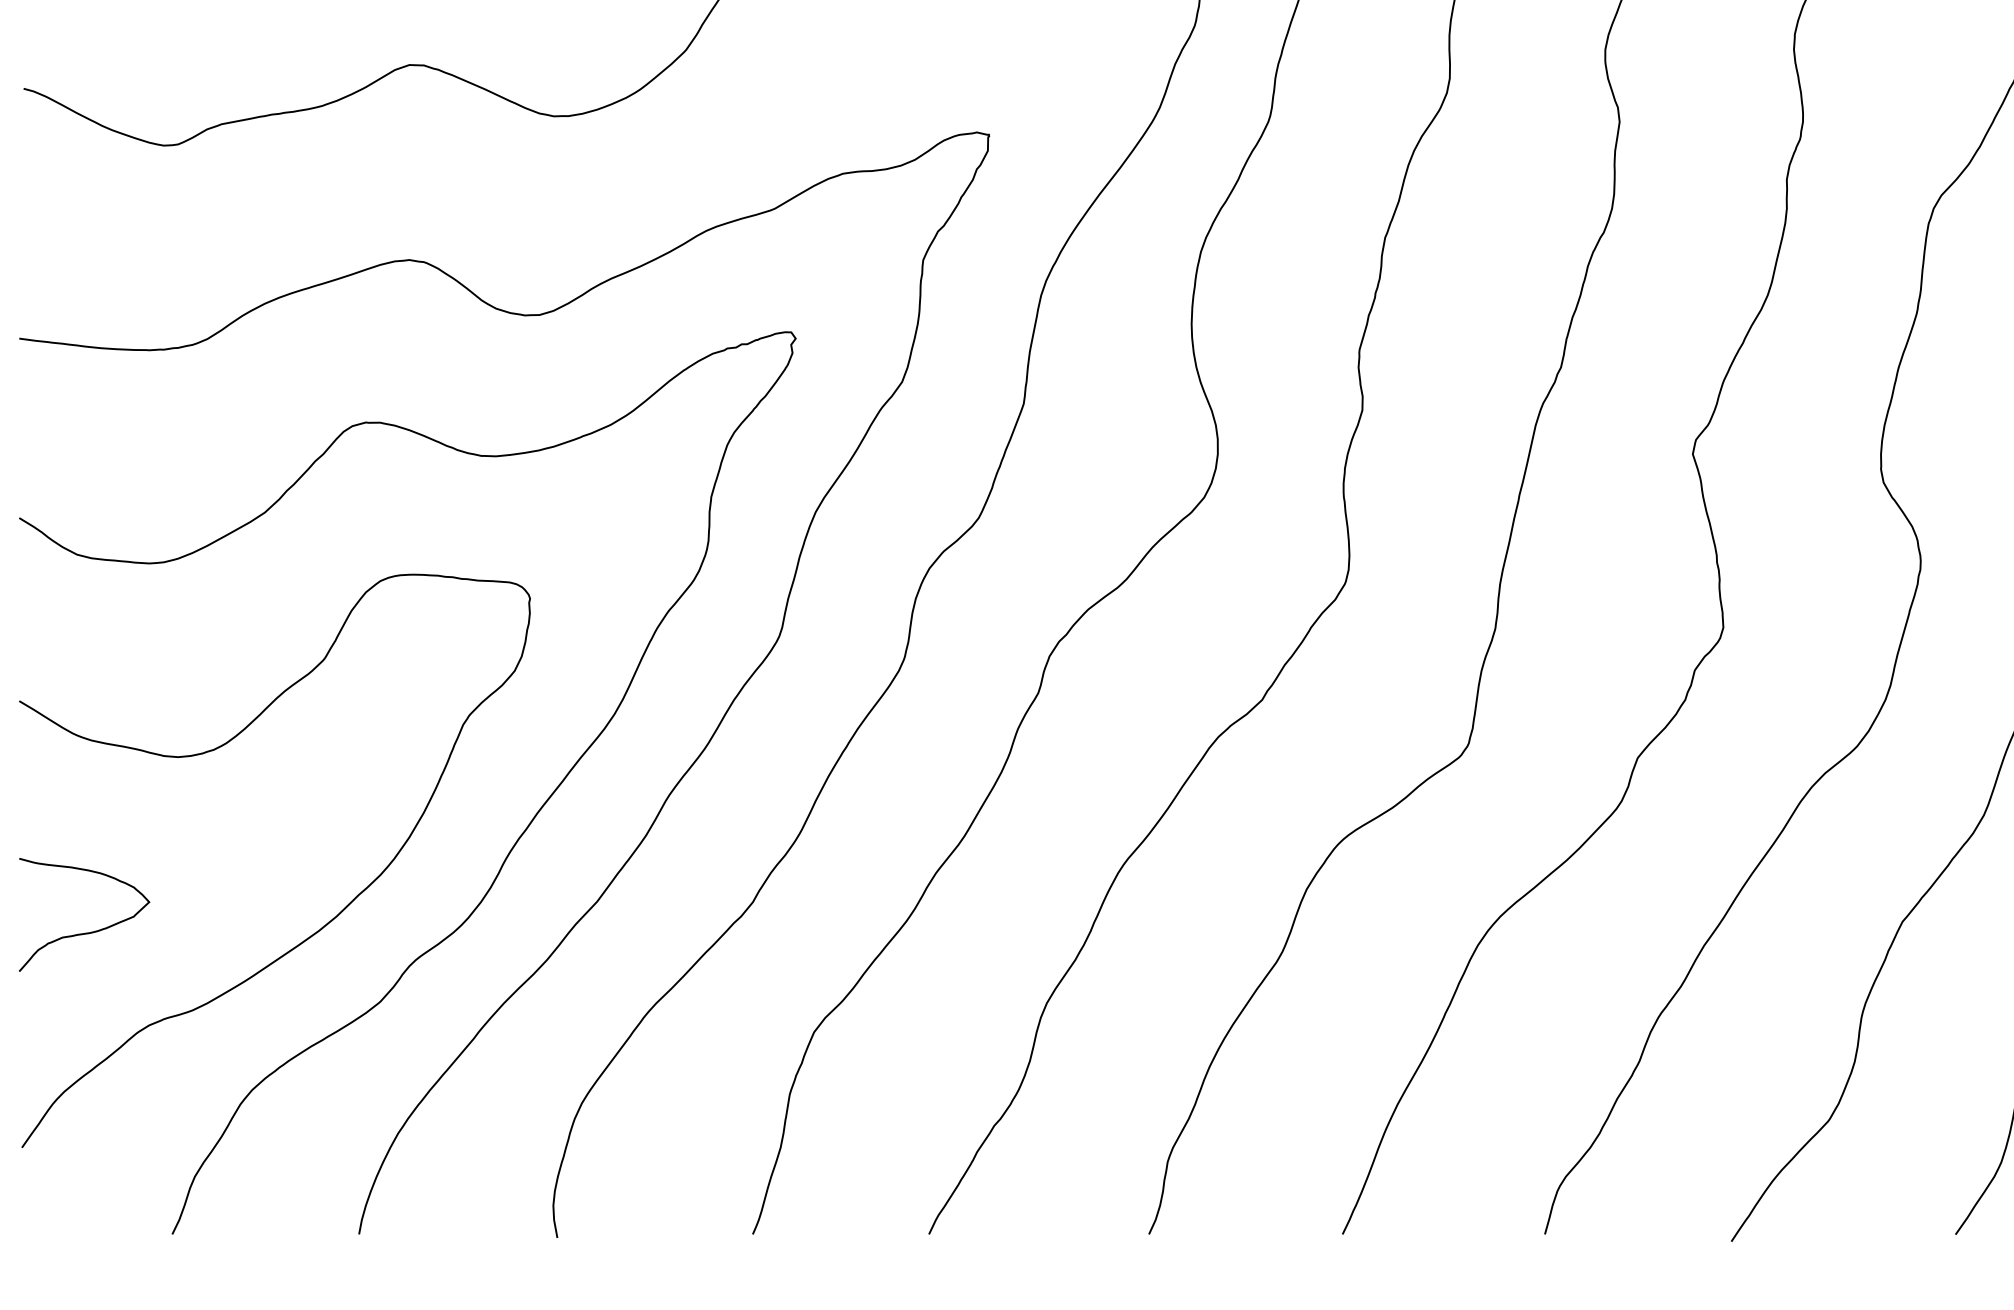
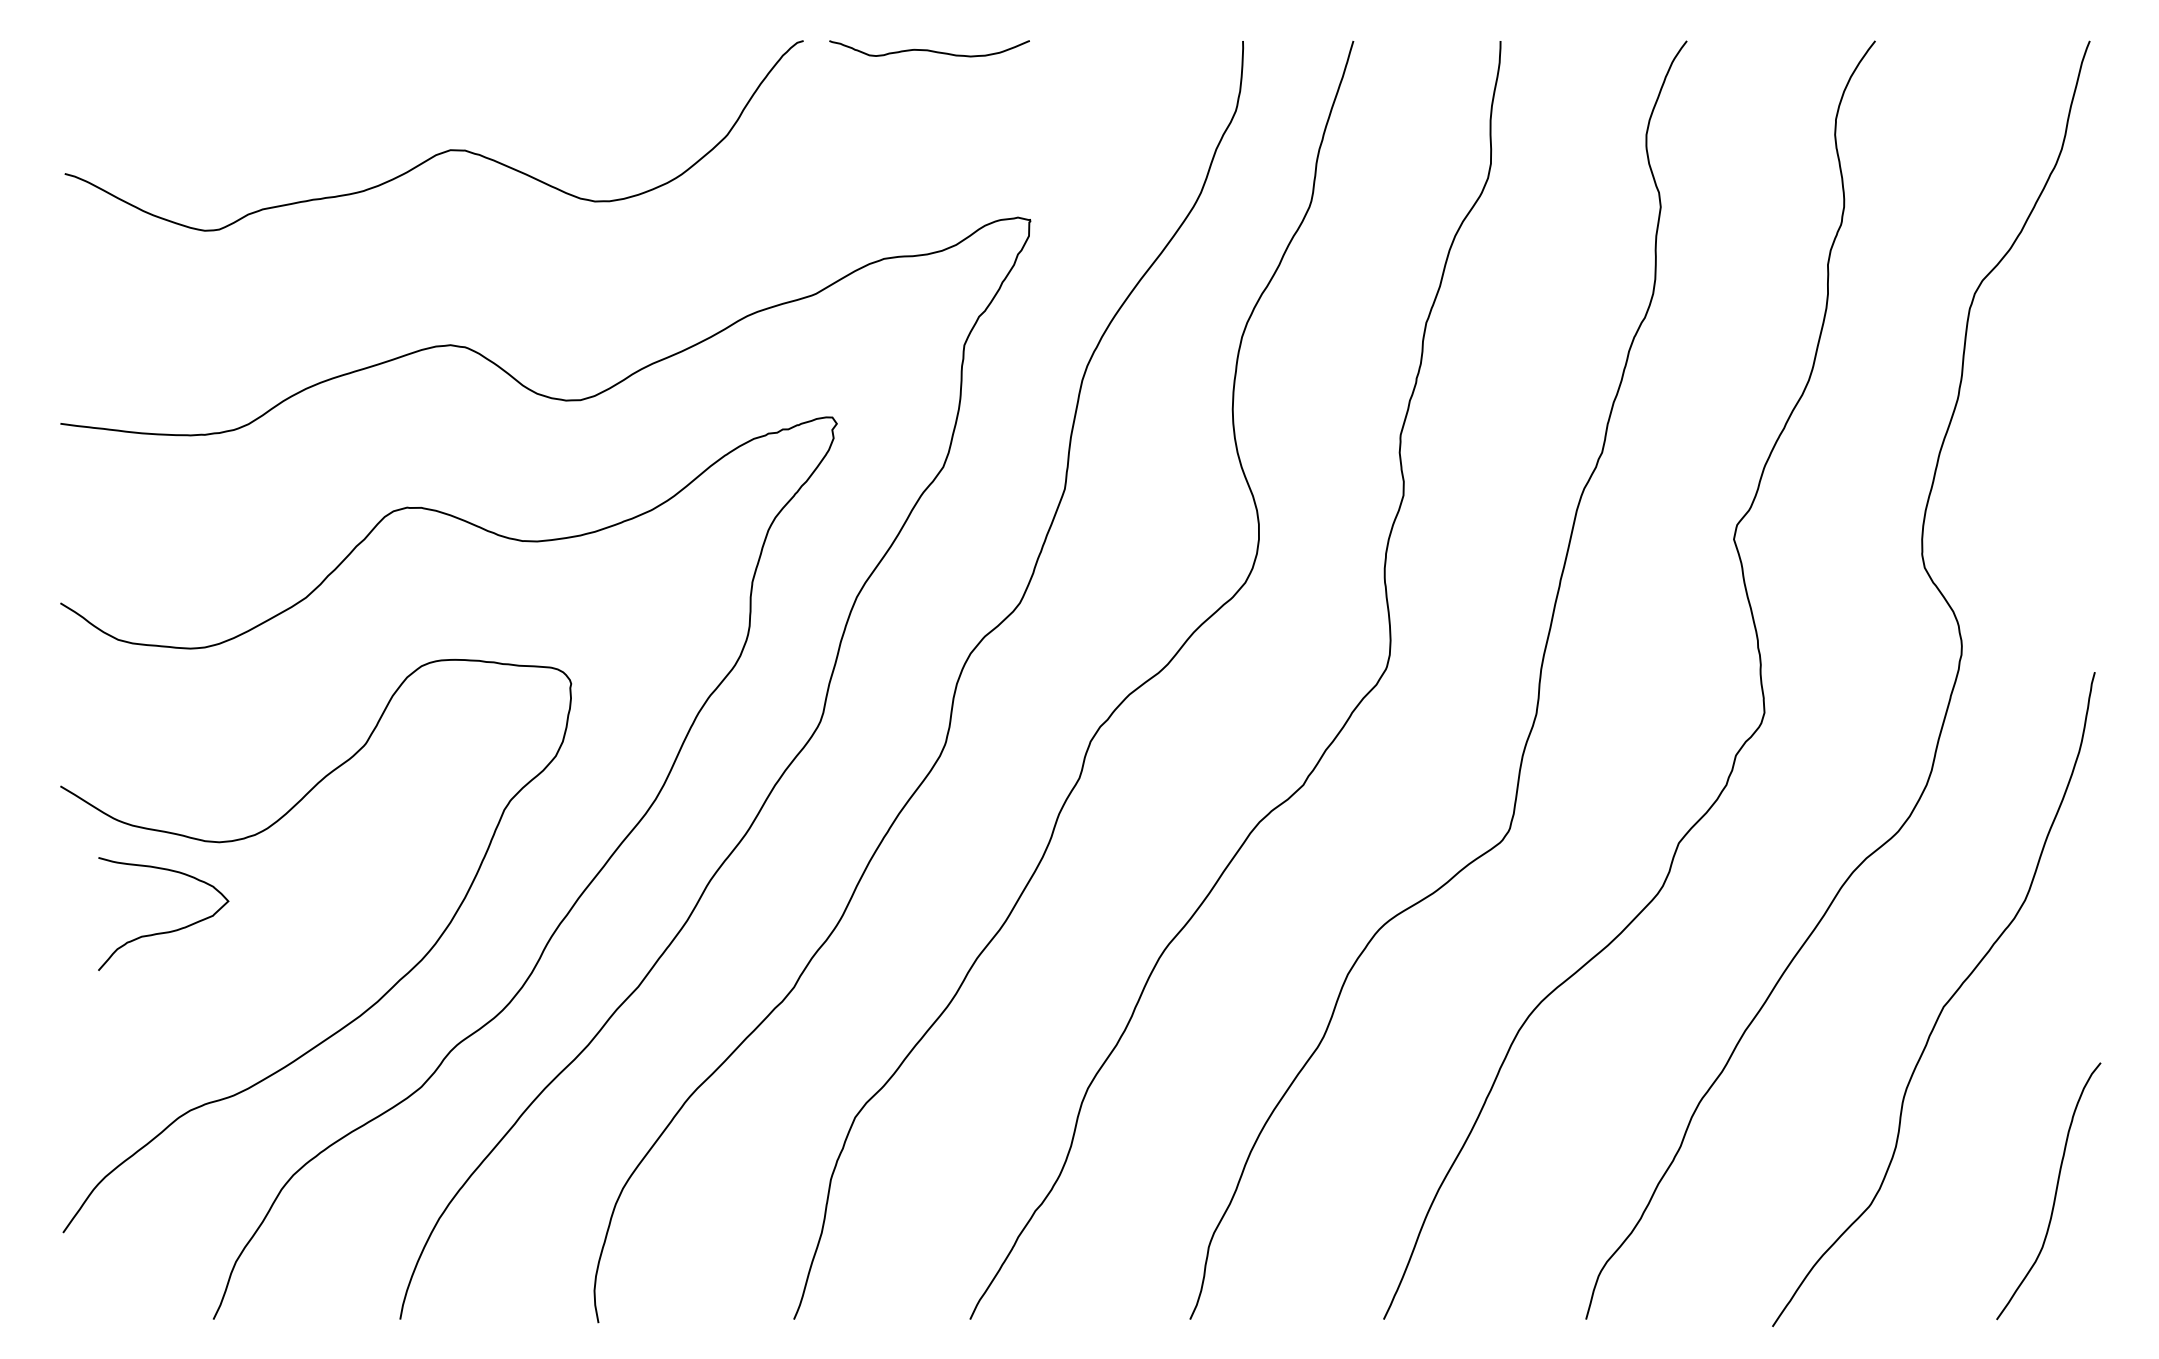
curve: (86, 932) -> (165, 931), moved

